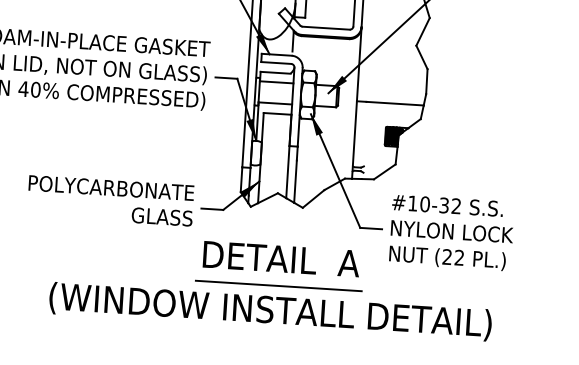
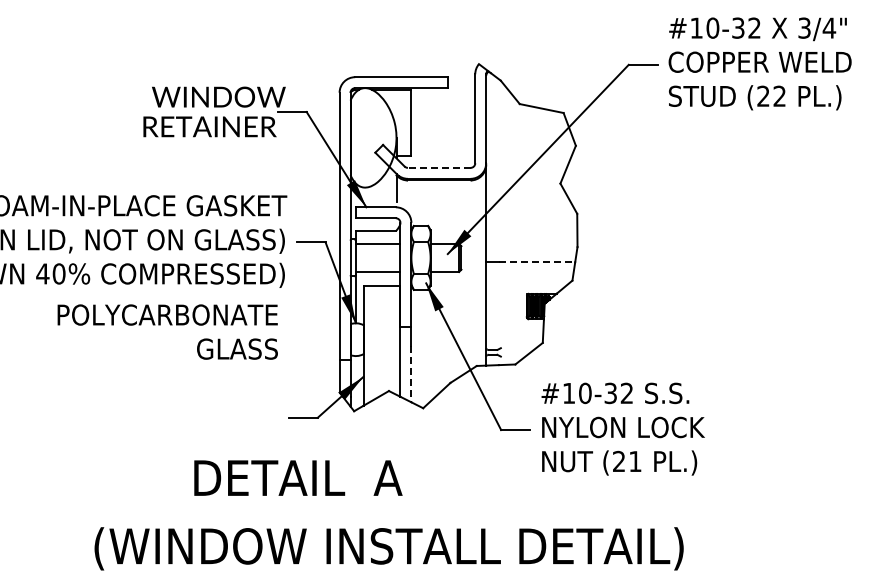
line: (325, 27) -> (438, 167), solid -> dashed
line: (395, 103) -> (537, 262), solid -> dashed
line: (295, 181) -> (411, 374), solid -> dashed
text: (110, 200) -> (167, 331), moved
text: (459, 257) -> (635, 460), (22 -> (21
text: (281, 258) -> (298, 477), moved
line: (278, 285) -> (397, 513), removed

